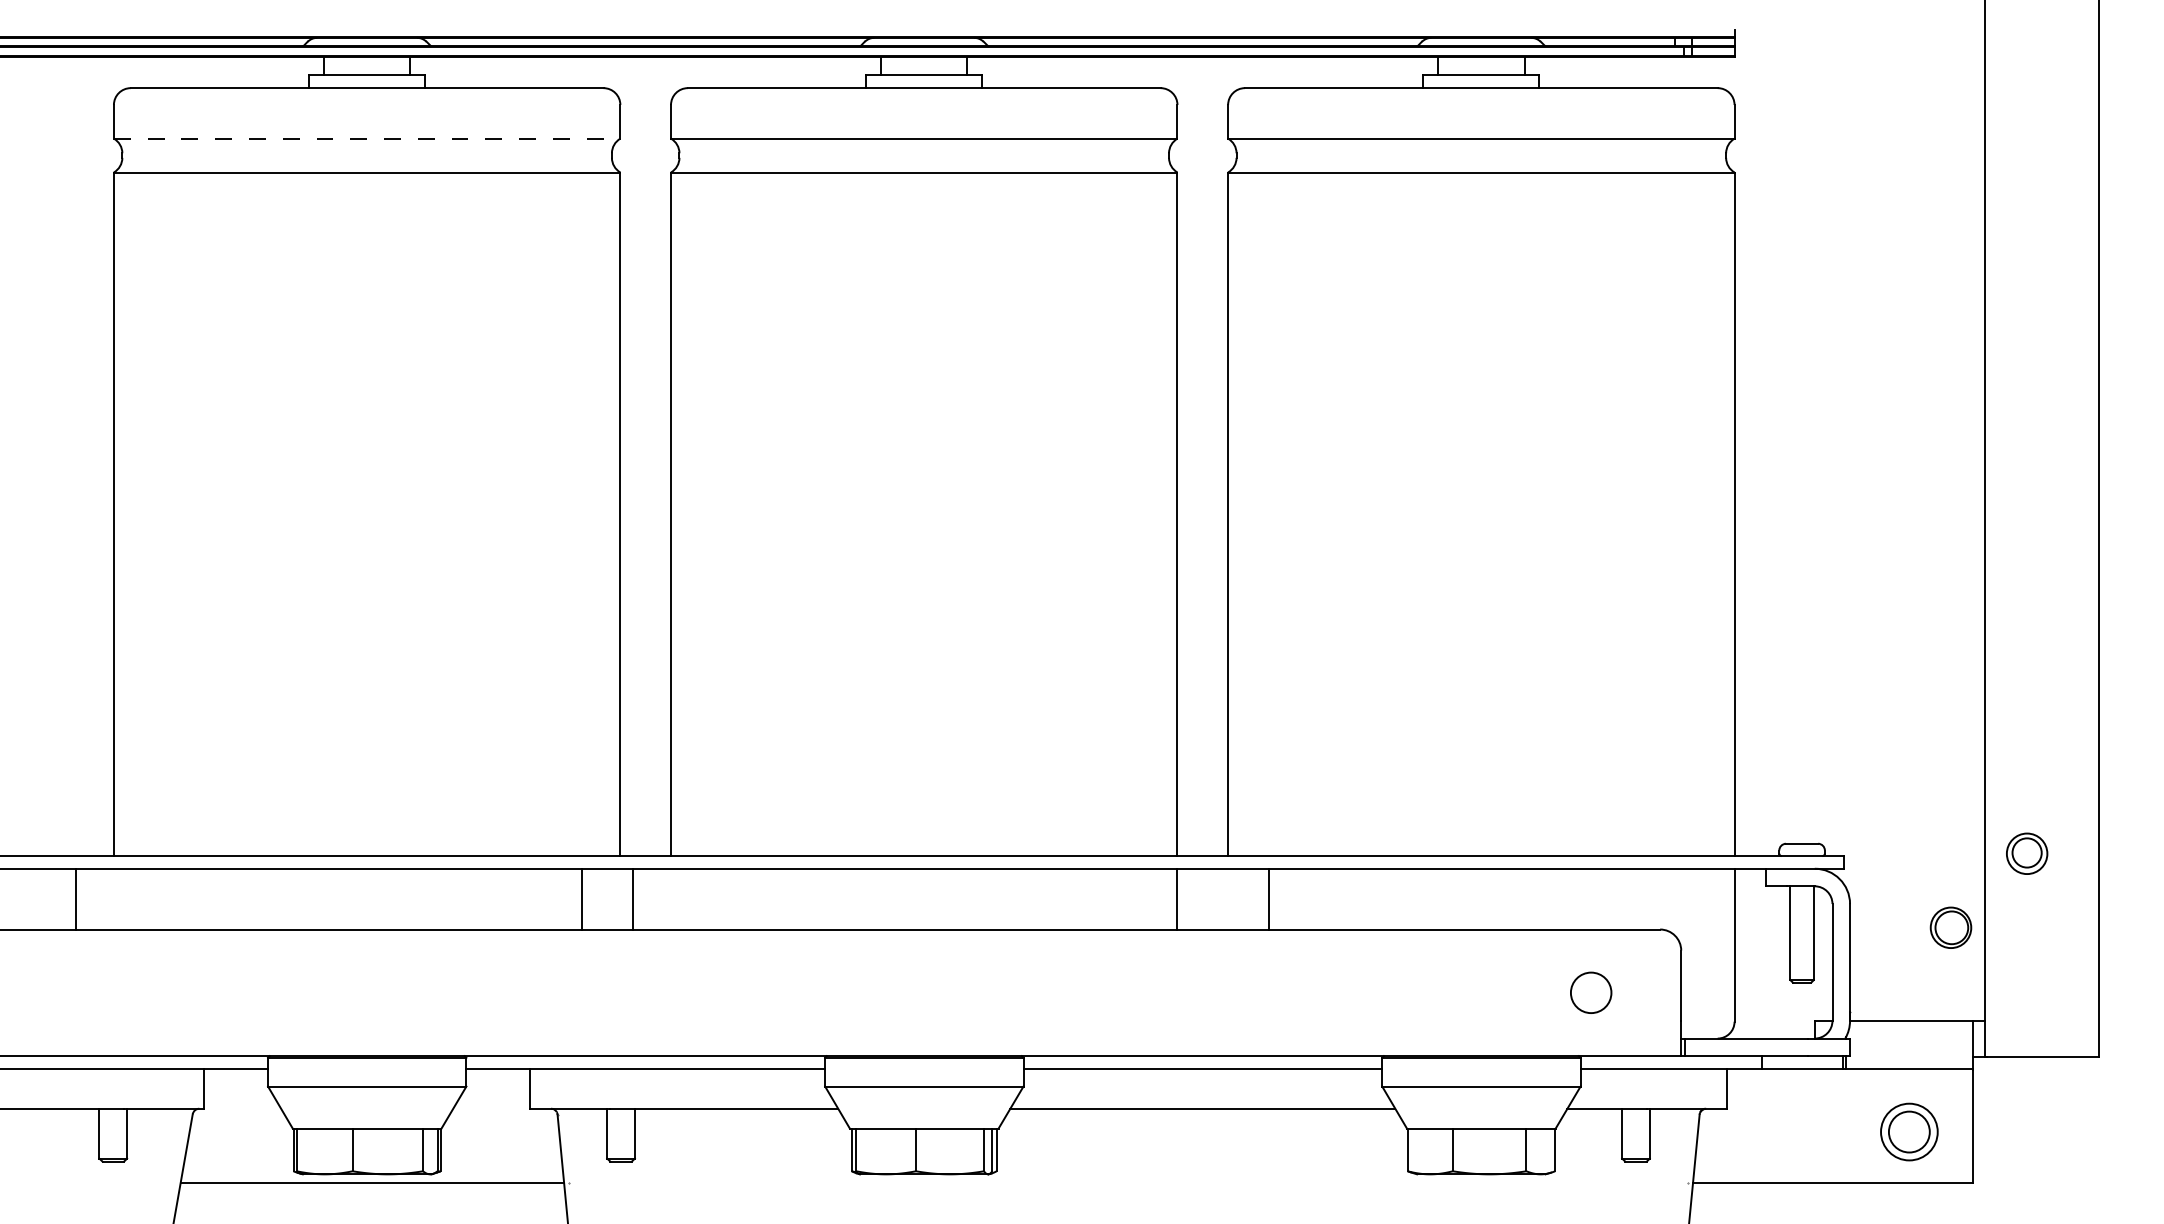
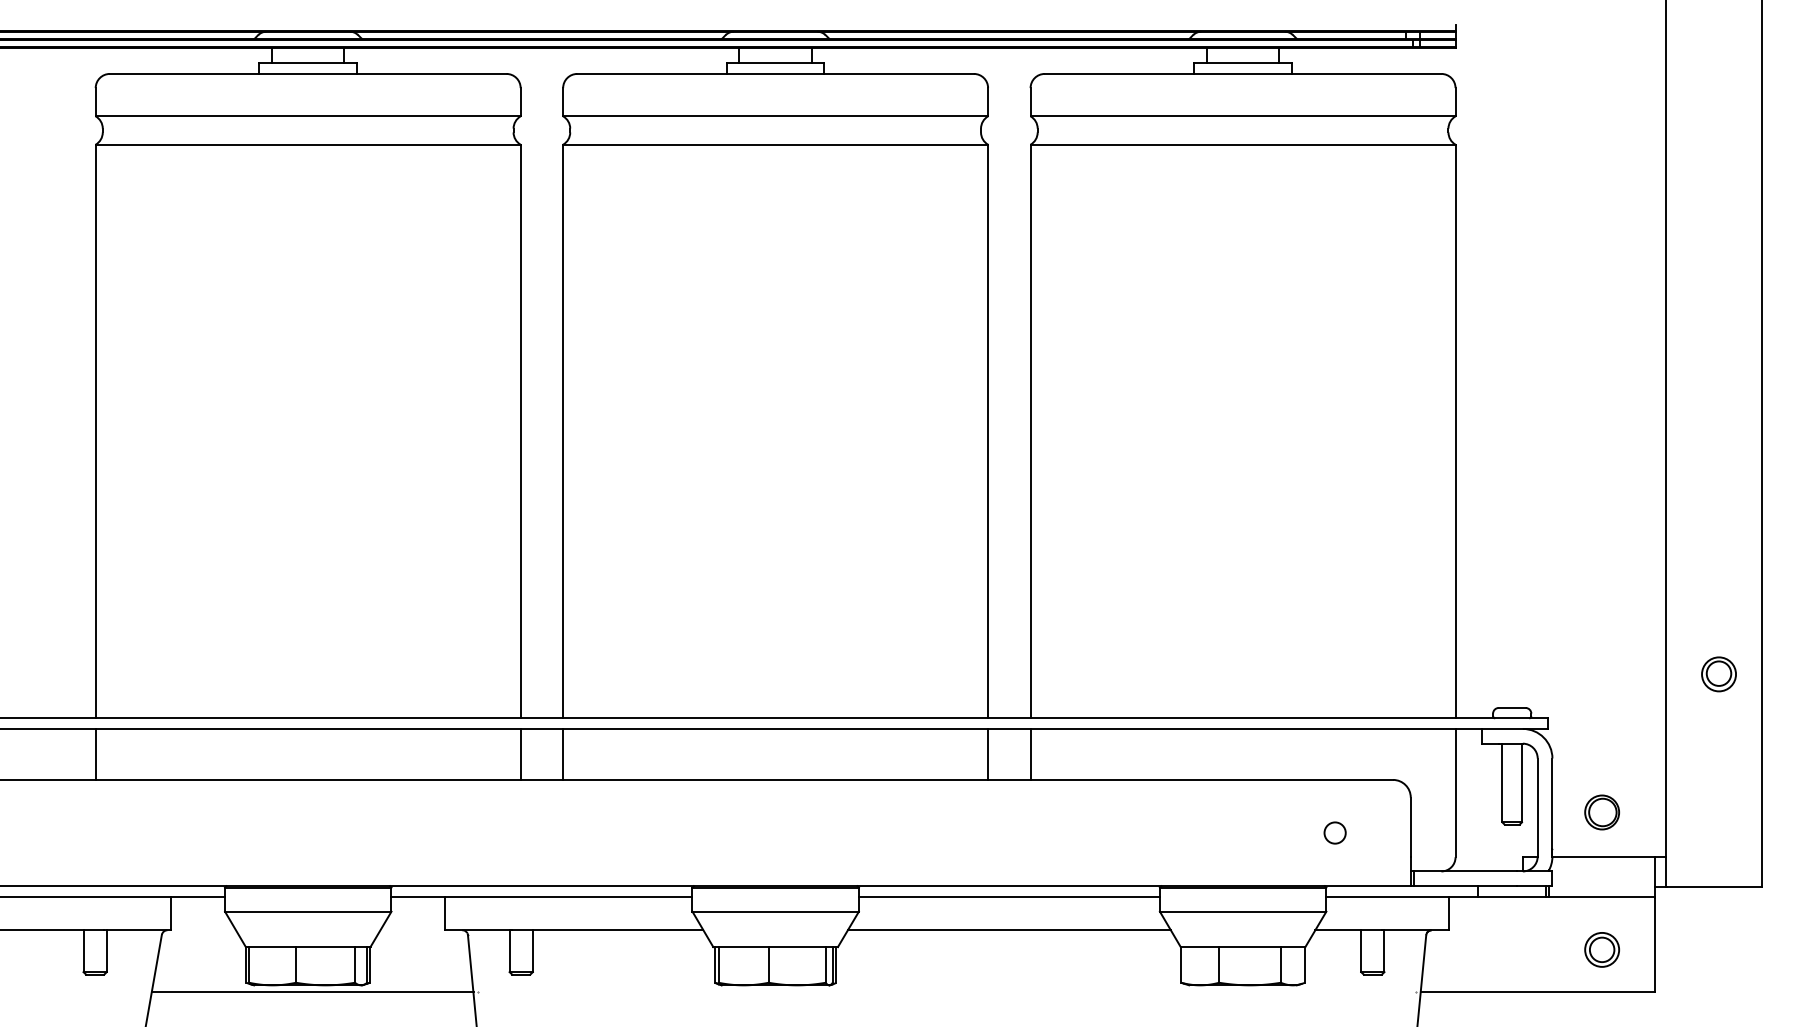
line: (367, 138) -> (308, 116), dashed -> solid
part: (2026, 853) -> (1718, 674), moved
line: (75, 898) -> (95, 753), moved
line: (582, 898) -> (520, 753), moved
line: (633, 898) -> (563, 753), moved
line: (1268, 898) -> (1030, 753), moved
part: (1950, 927) -> (1601, 812), moved
circle: (1590, 992) -> (1334, 832), size x0.62
part: (1908, 1131) -> (1601, 949), size x0.71

